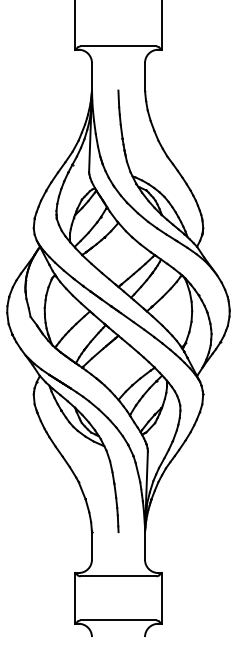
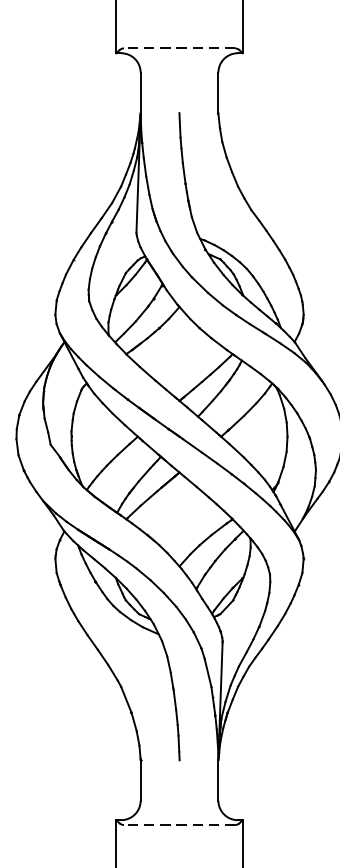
line: (118, 46) -> (179, 48), solid -> dashed
line: (118, 576) -> (179, 825), solid -> dashed

